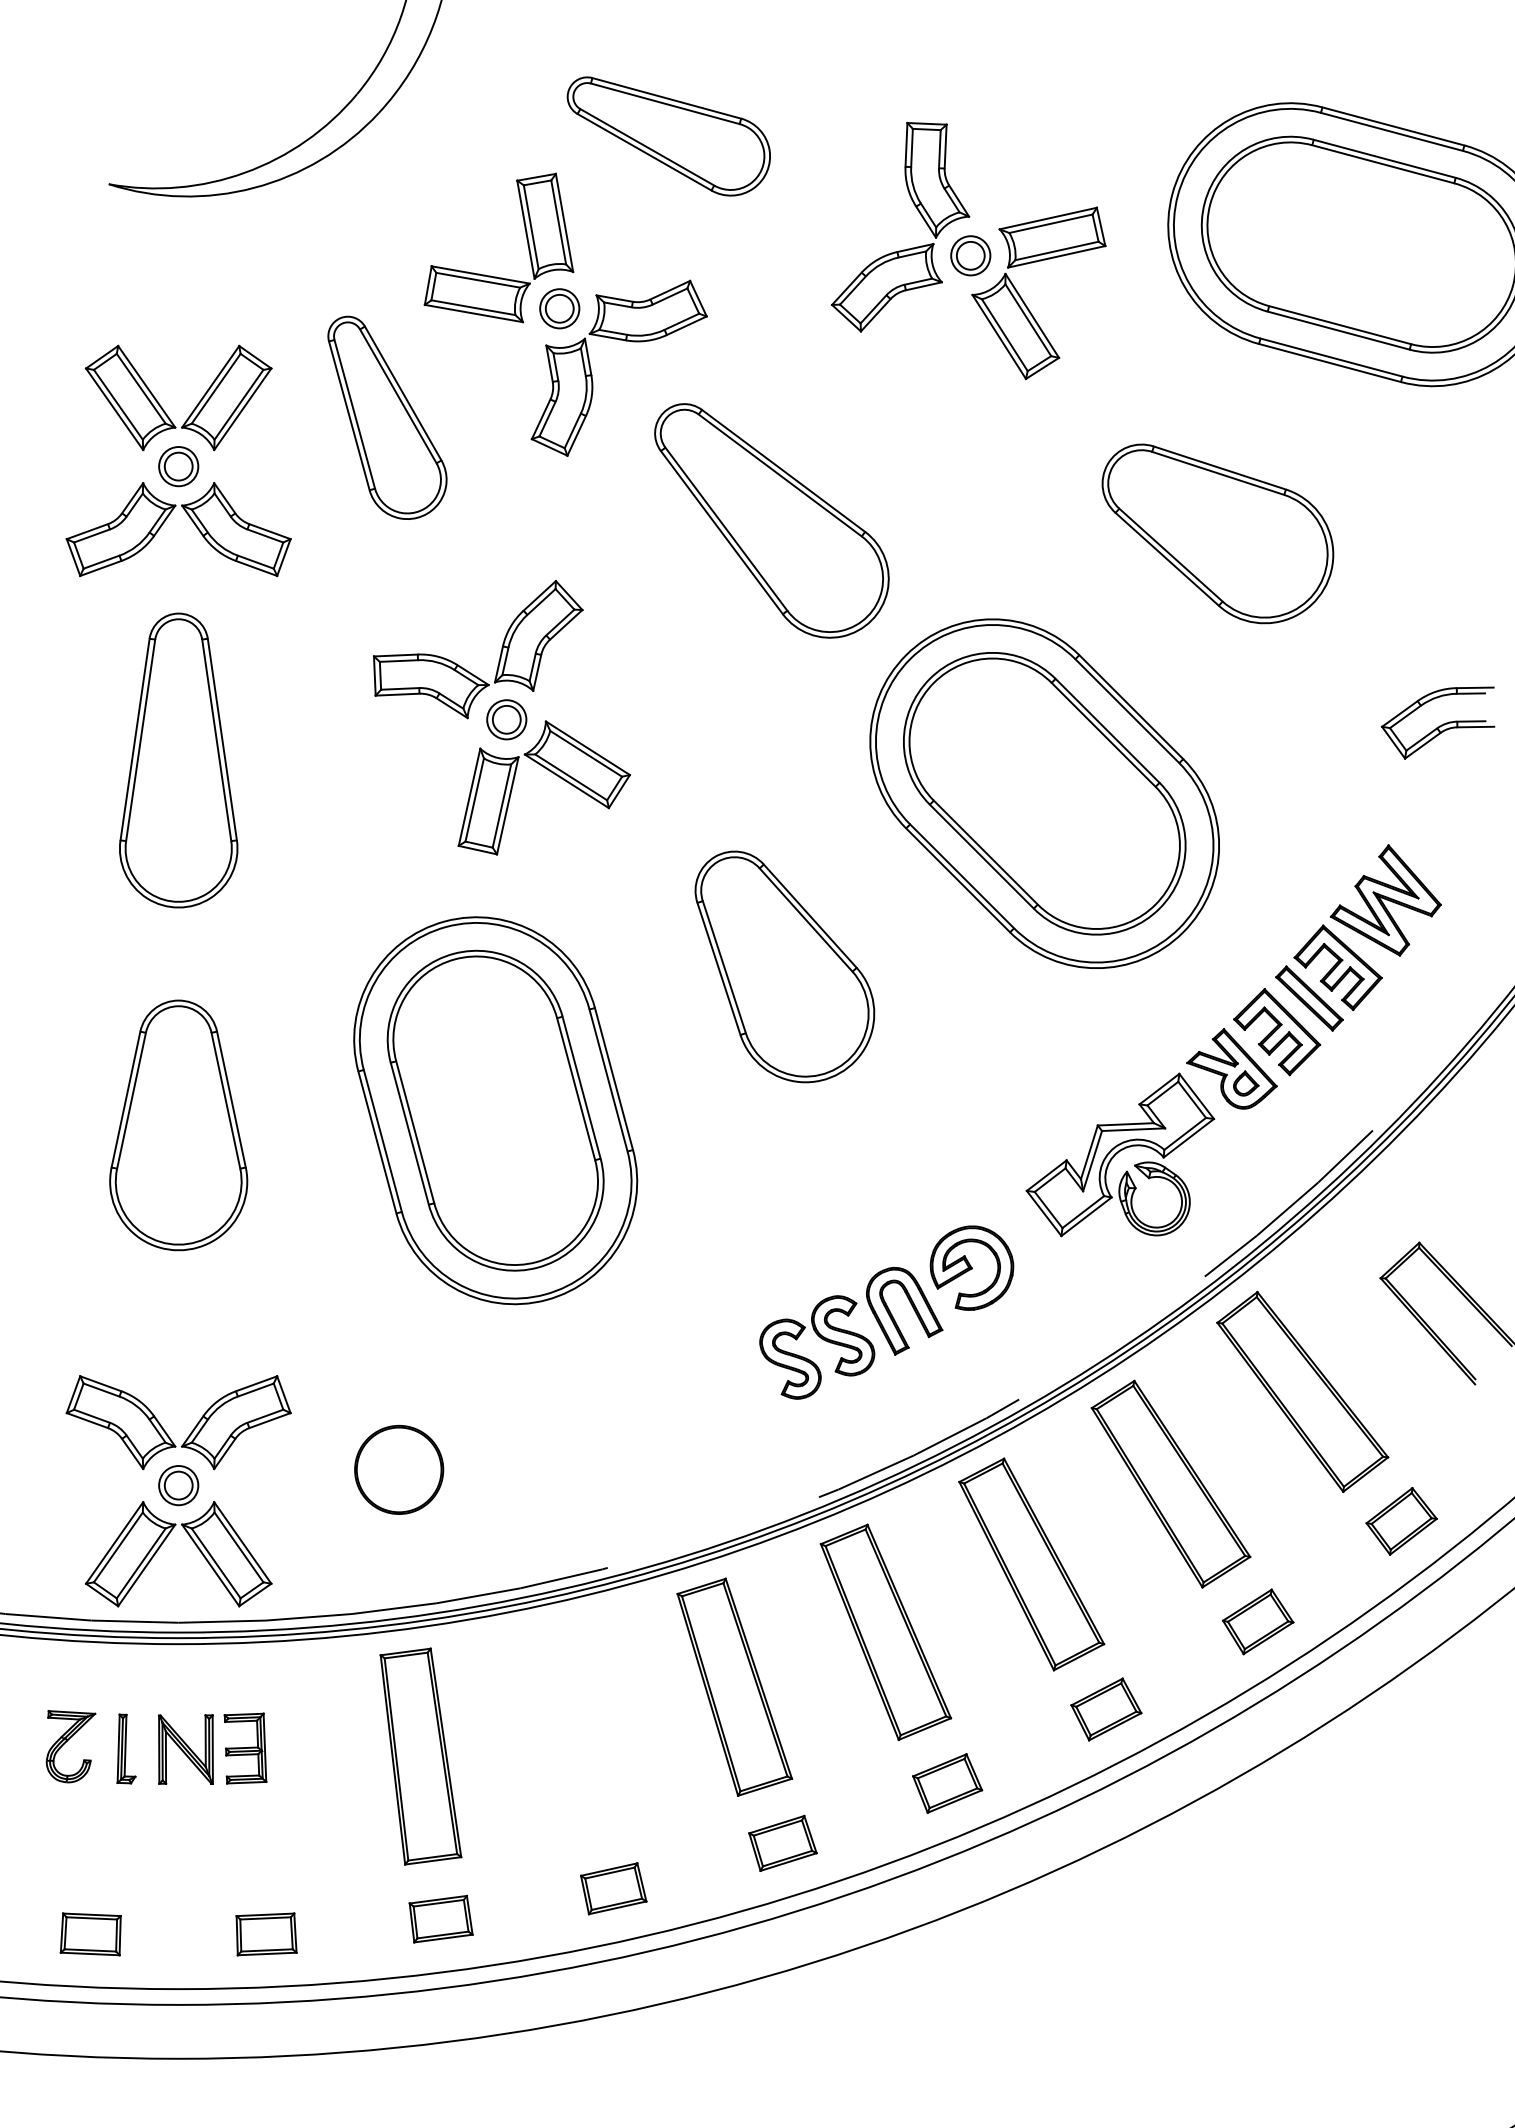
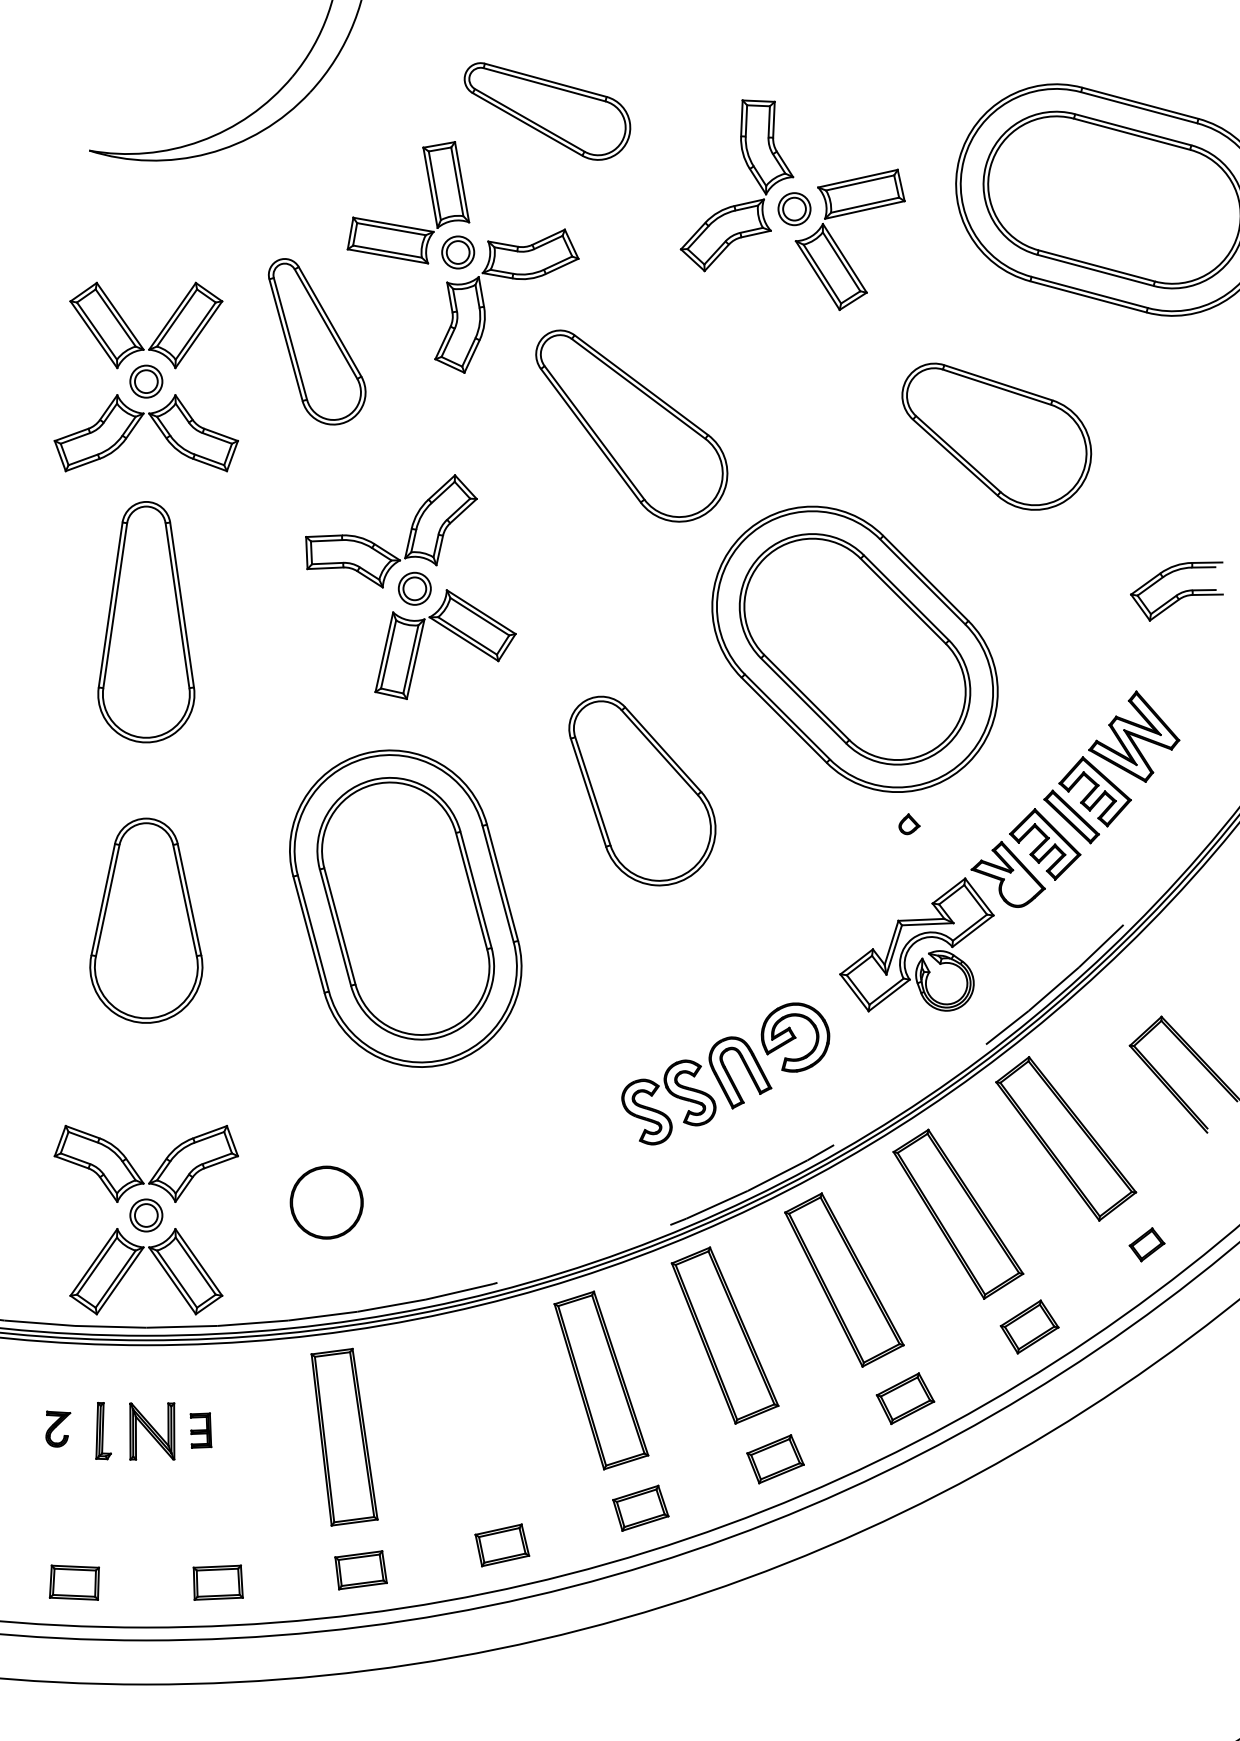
part: (1246, 1083) -> (909, 824), moved
part: (1401, 1521) -> (1146, 1244), size x0.6
part: (70, 1746) -> (57, 1428), size x0.6
part: (245, 1748) -> (201, 1430), size x0.6

